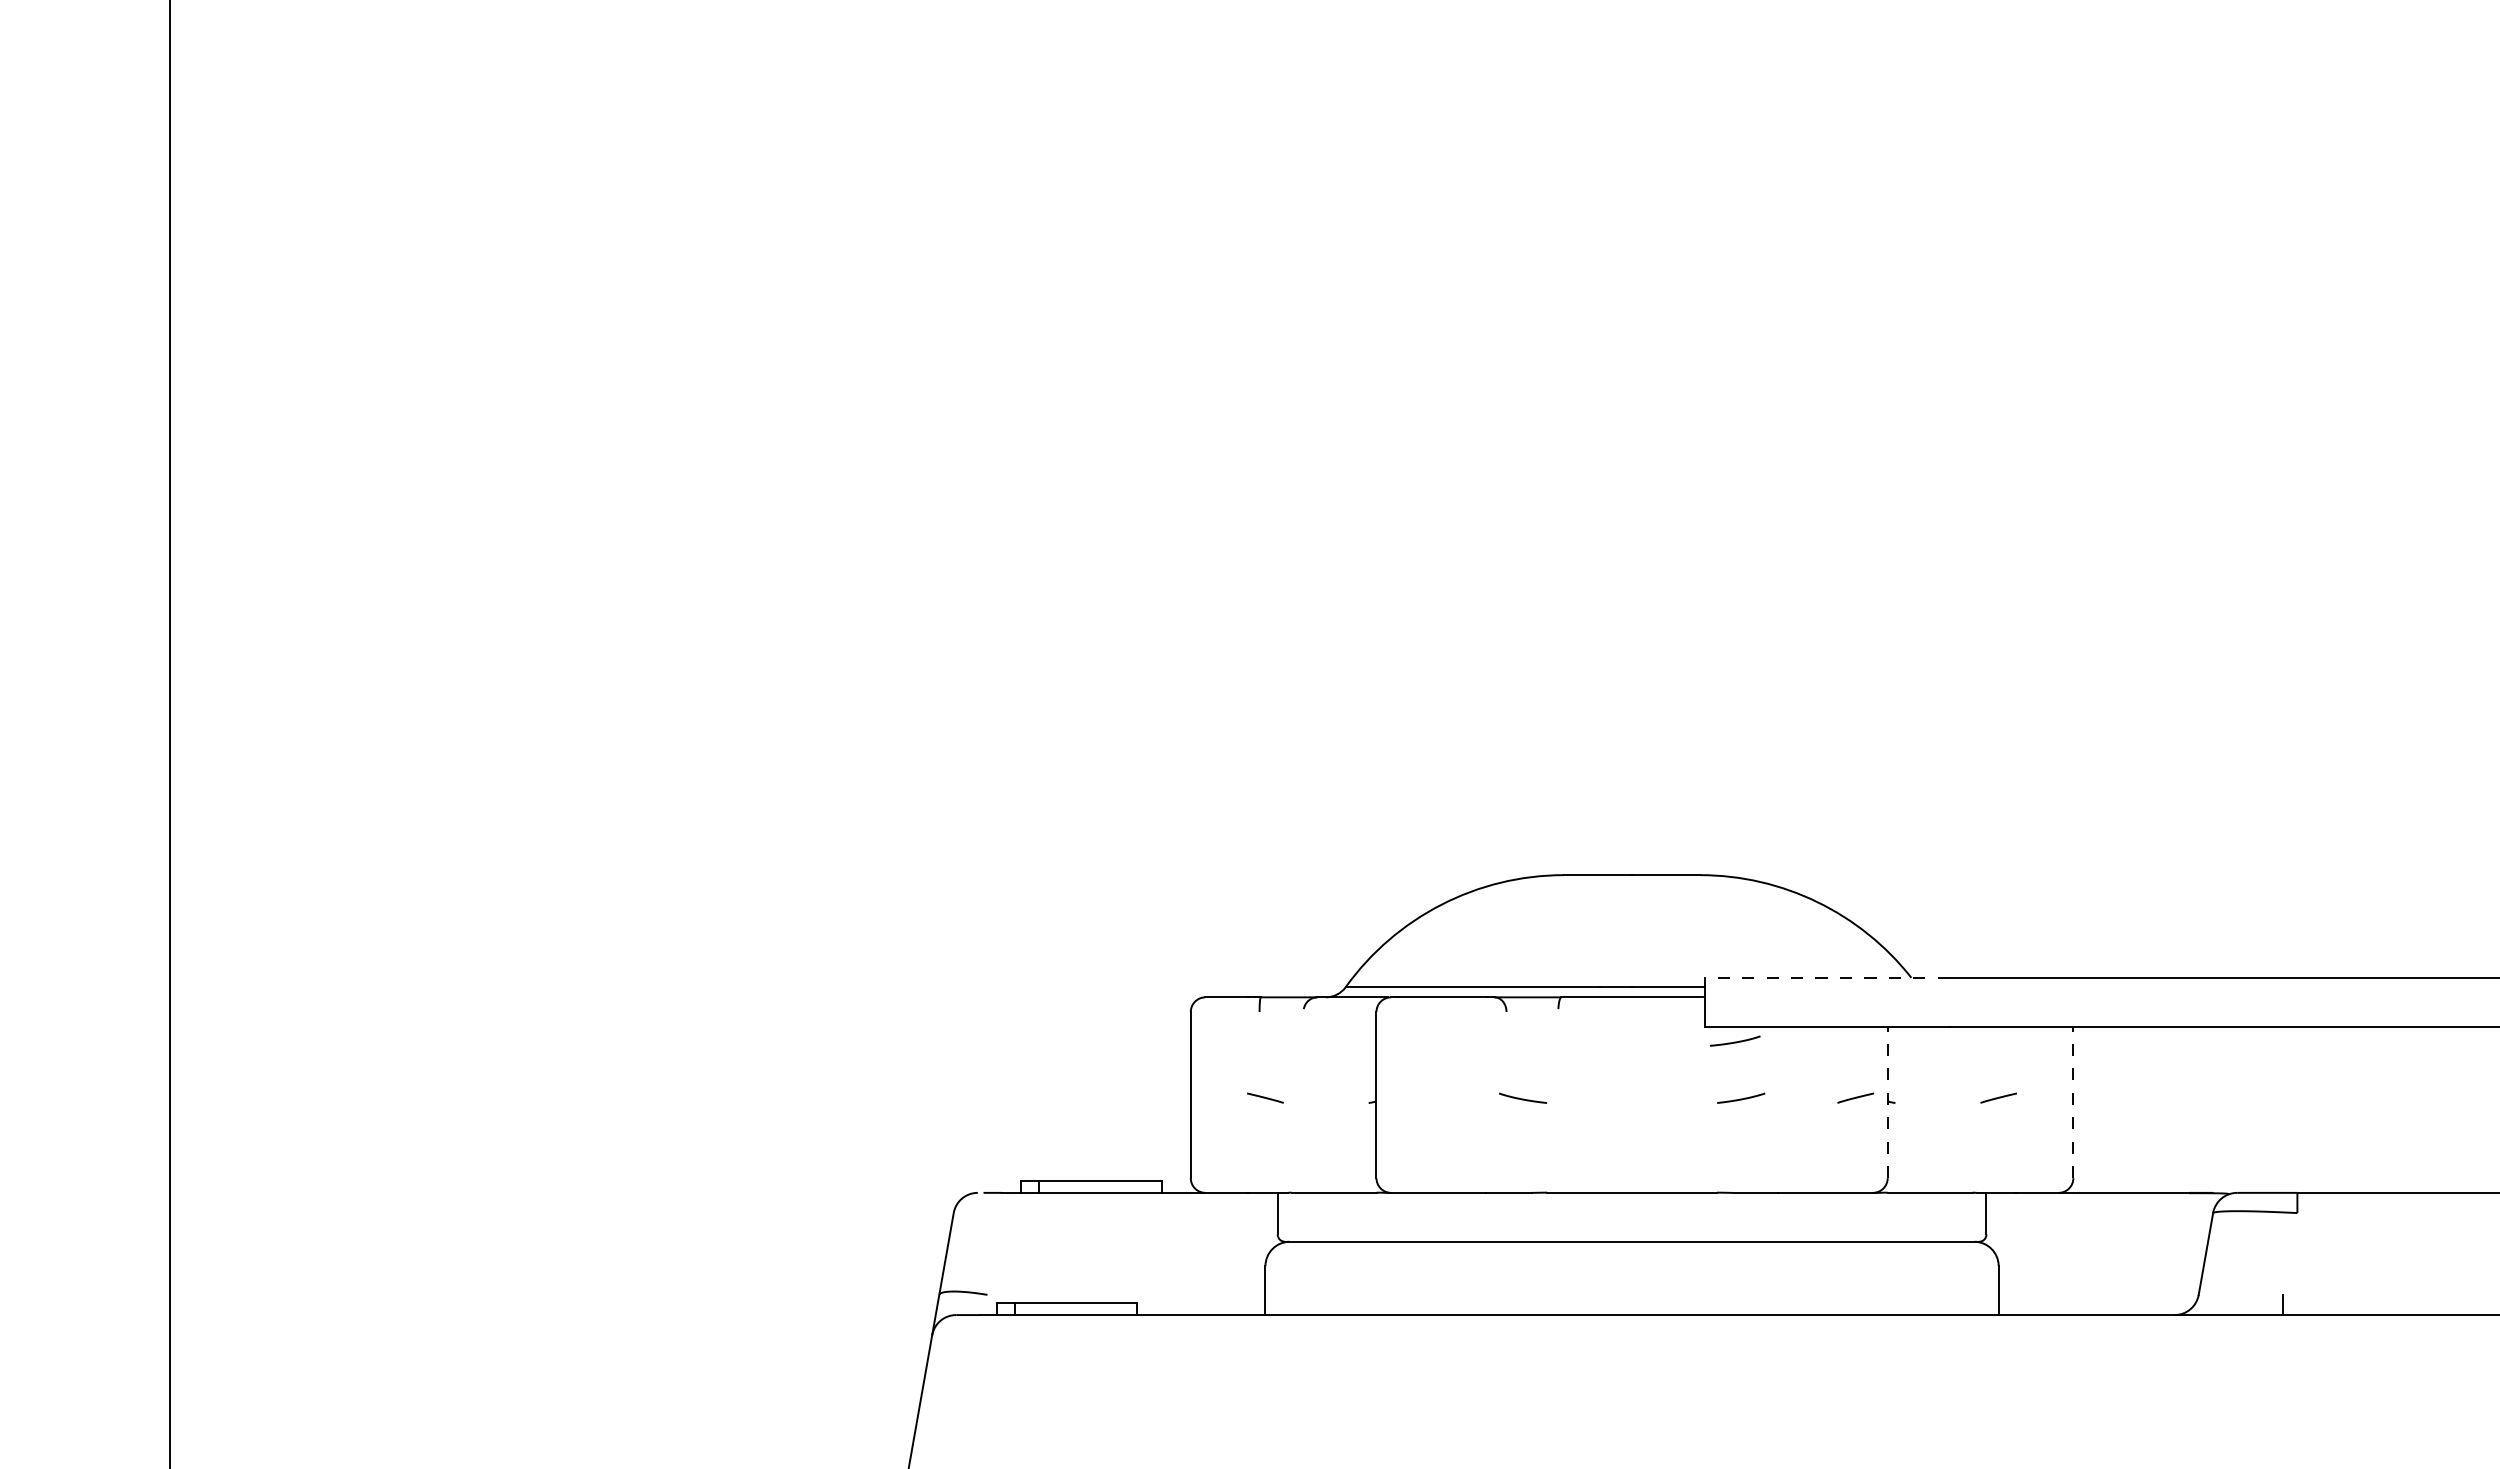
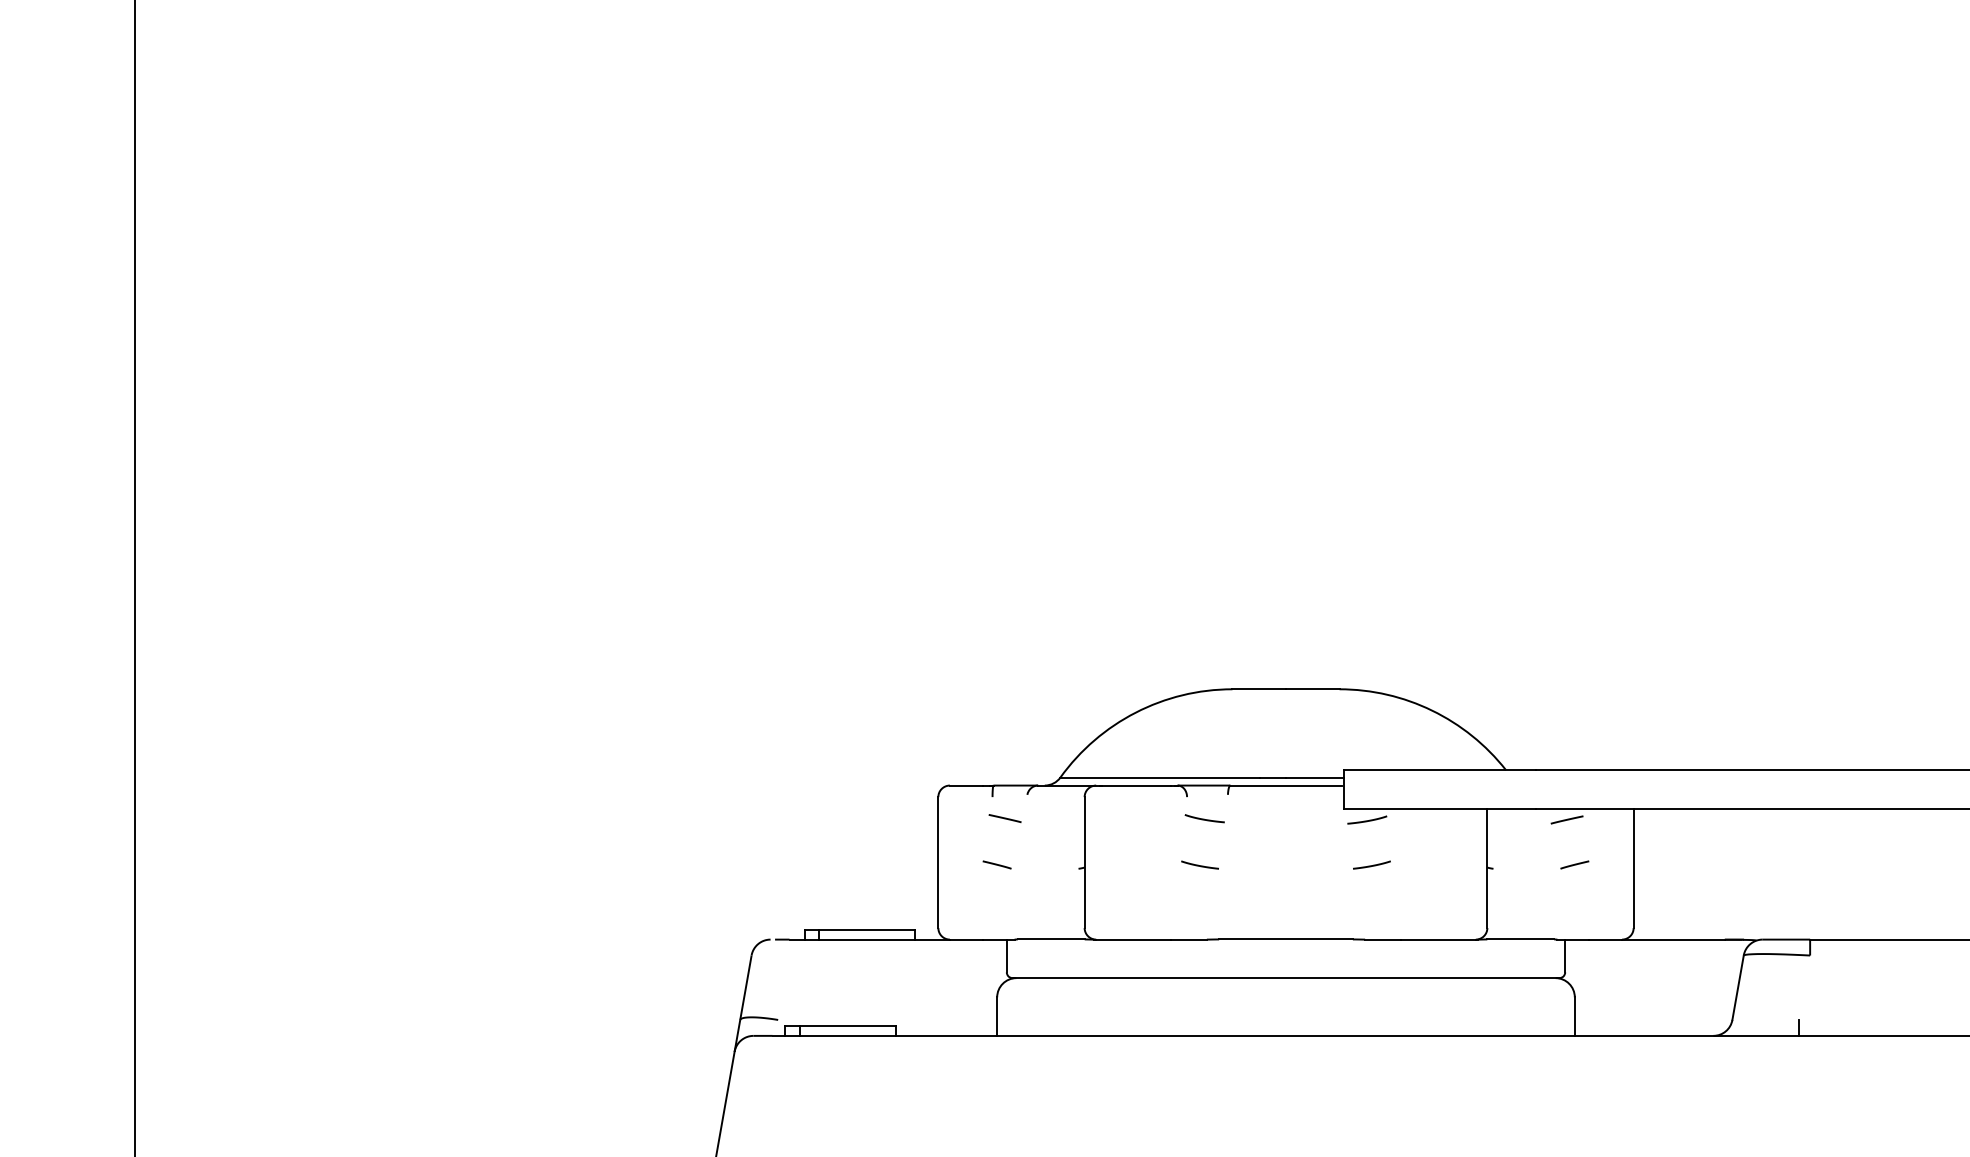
line: (1827, 977) -> (1439, 769), dashed -> solid
line: (1275, 1038) -> (1005, 817), added
curve: (1528, 1039) -> (1204, 818), added
line: (1988, 1040) -> (1566, 819), added
line: (1855, 1097) -> (1462, 864), removed
line: (1887, 1102) -> (1487, 868), dashed -> solid
line: (2073, 1102) -> (1633, 868), dashed -> solid

